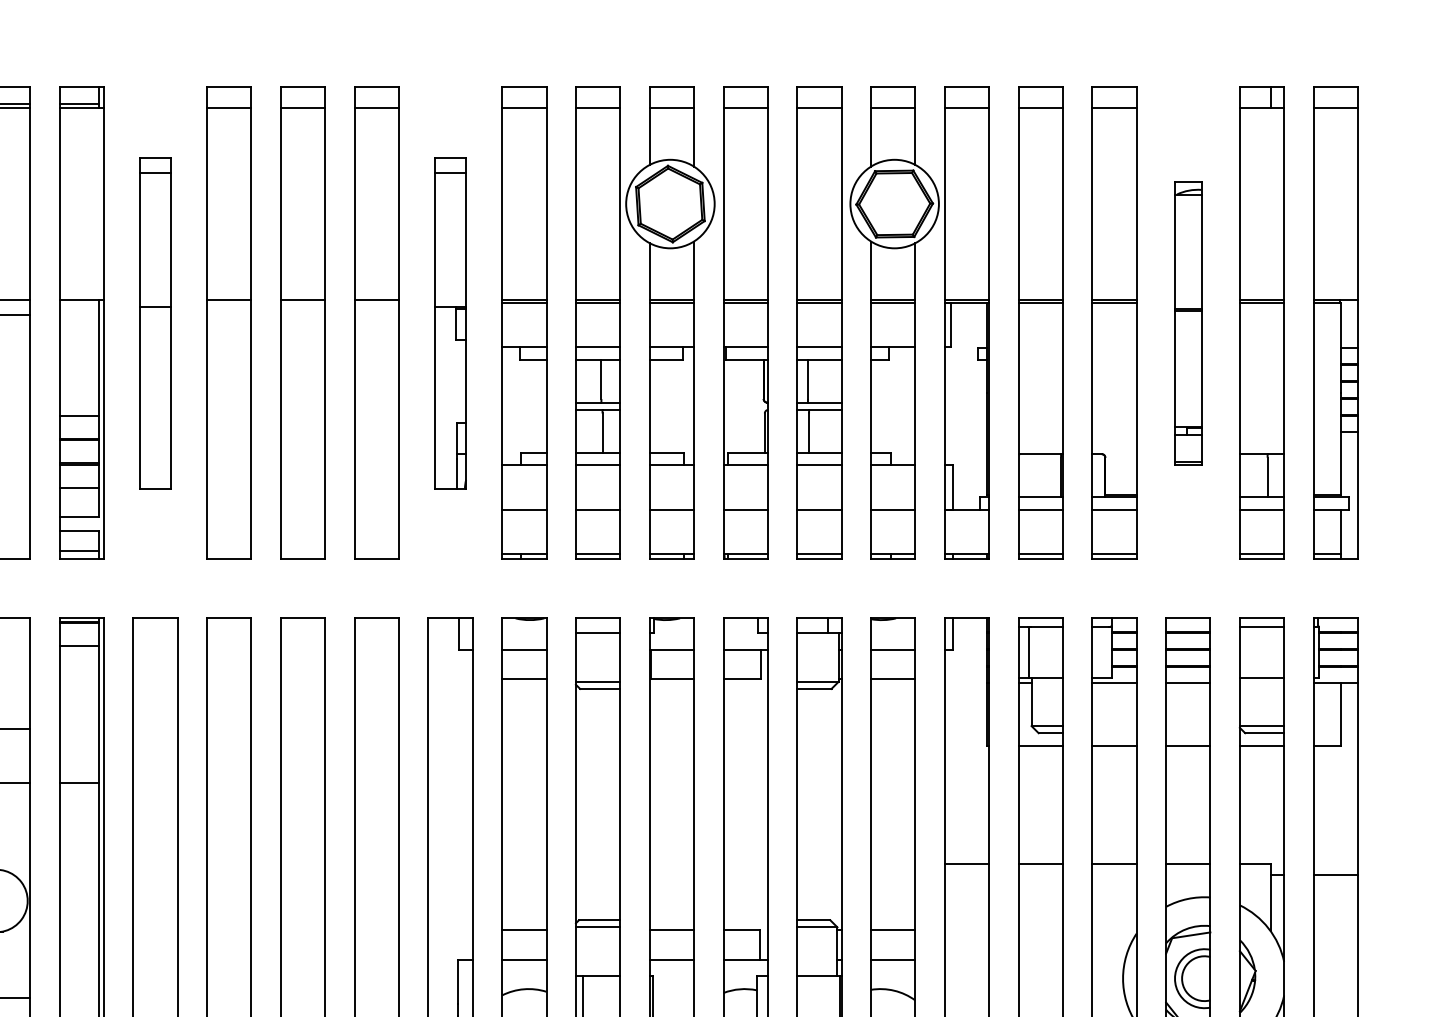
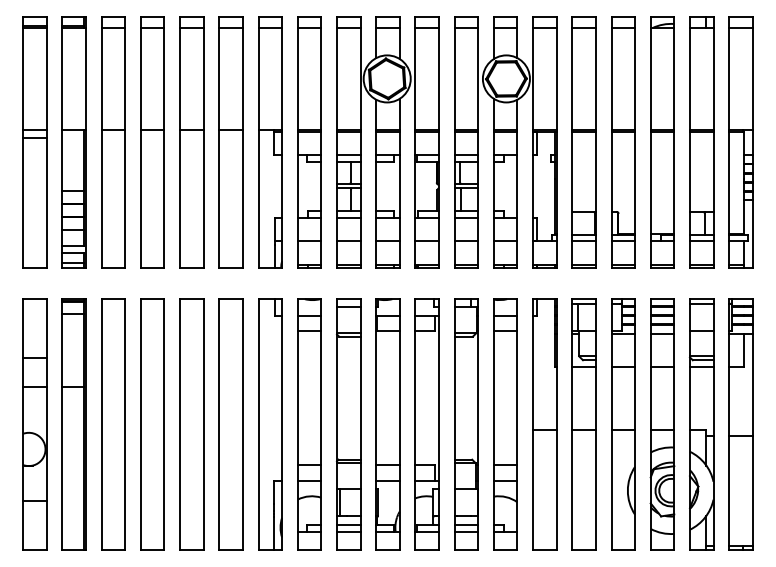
part: (155, 323) -> (113, 142), size x1.43
part: (450, 323) -> (270, 142), size x1.43
part: (1188, 323) -> (662, 142), size x1.67

